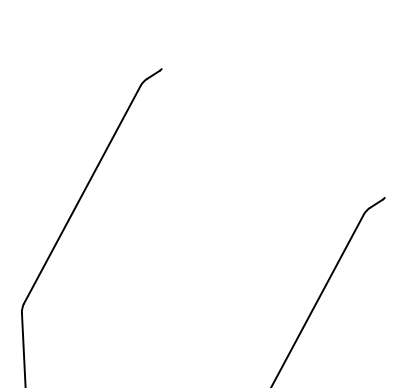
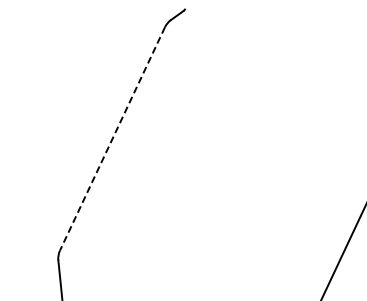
line: (82, 195) -> (112, 139), solid -> dashed

